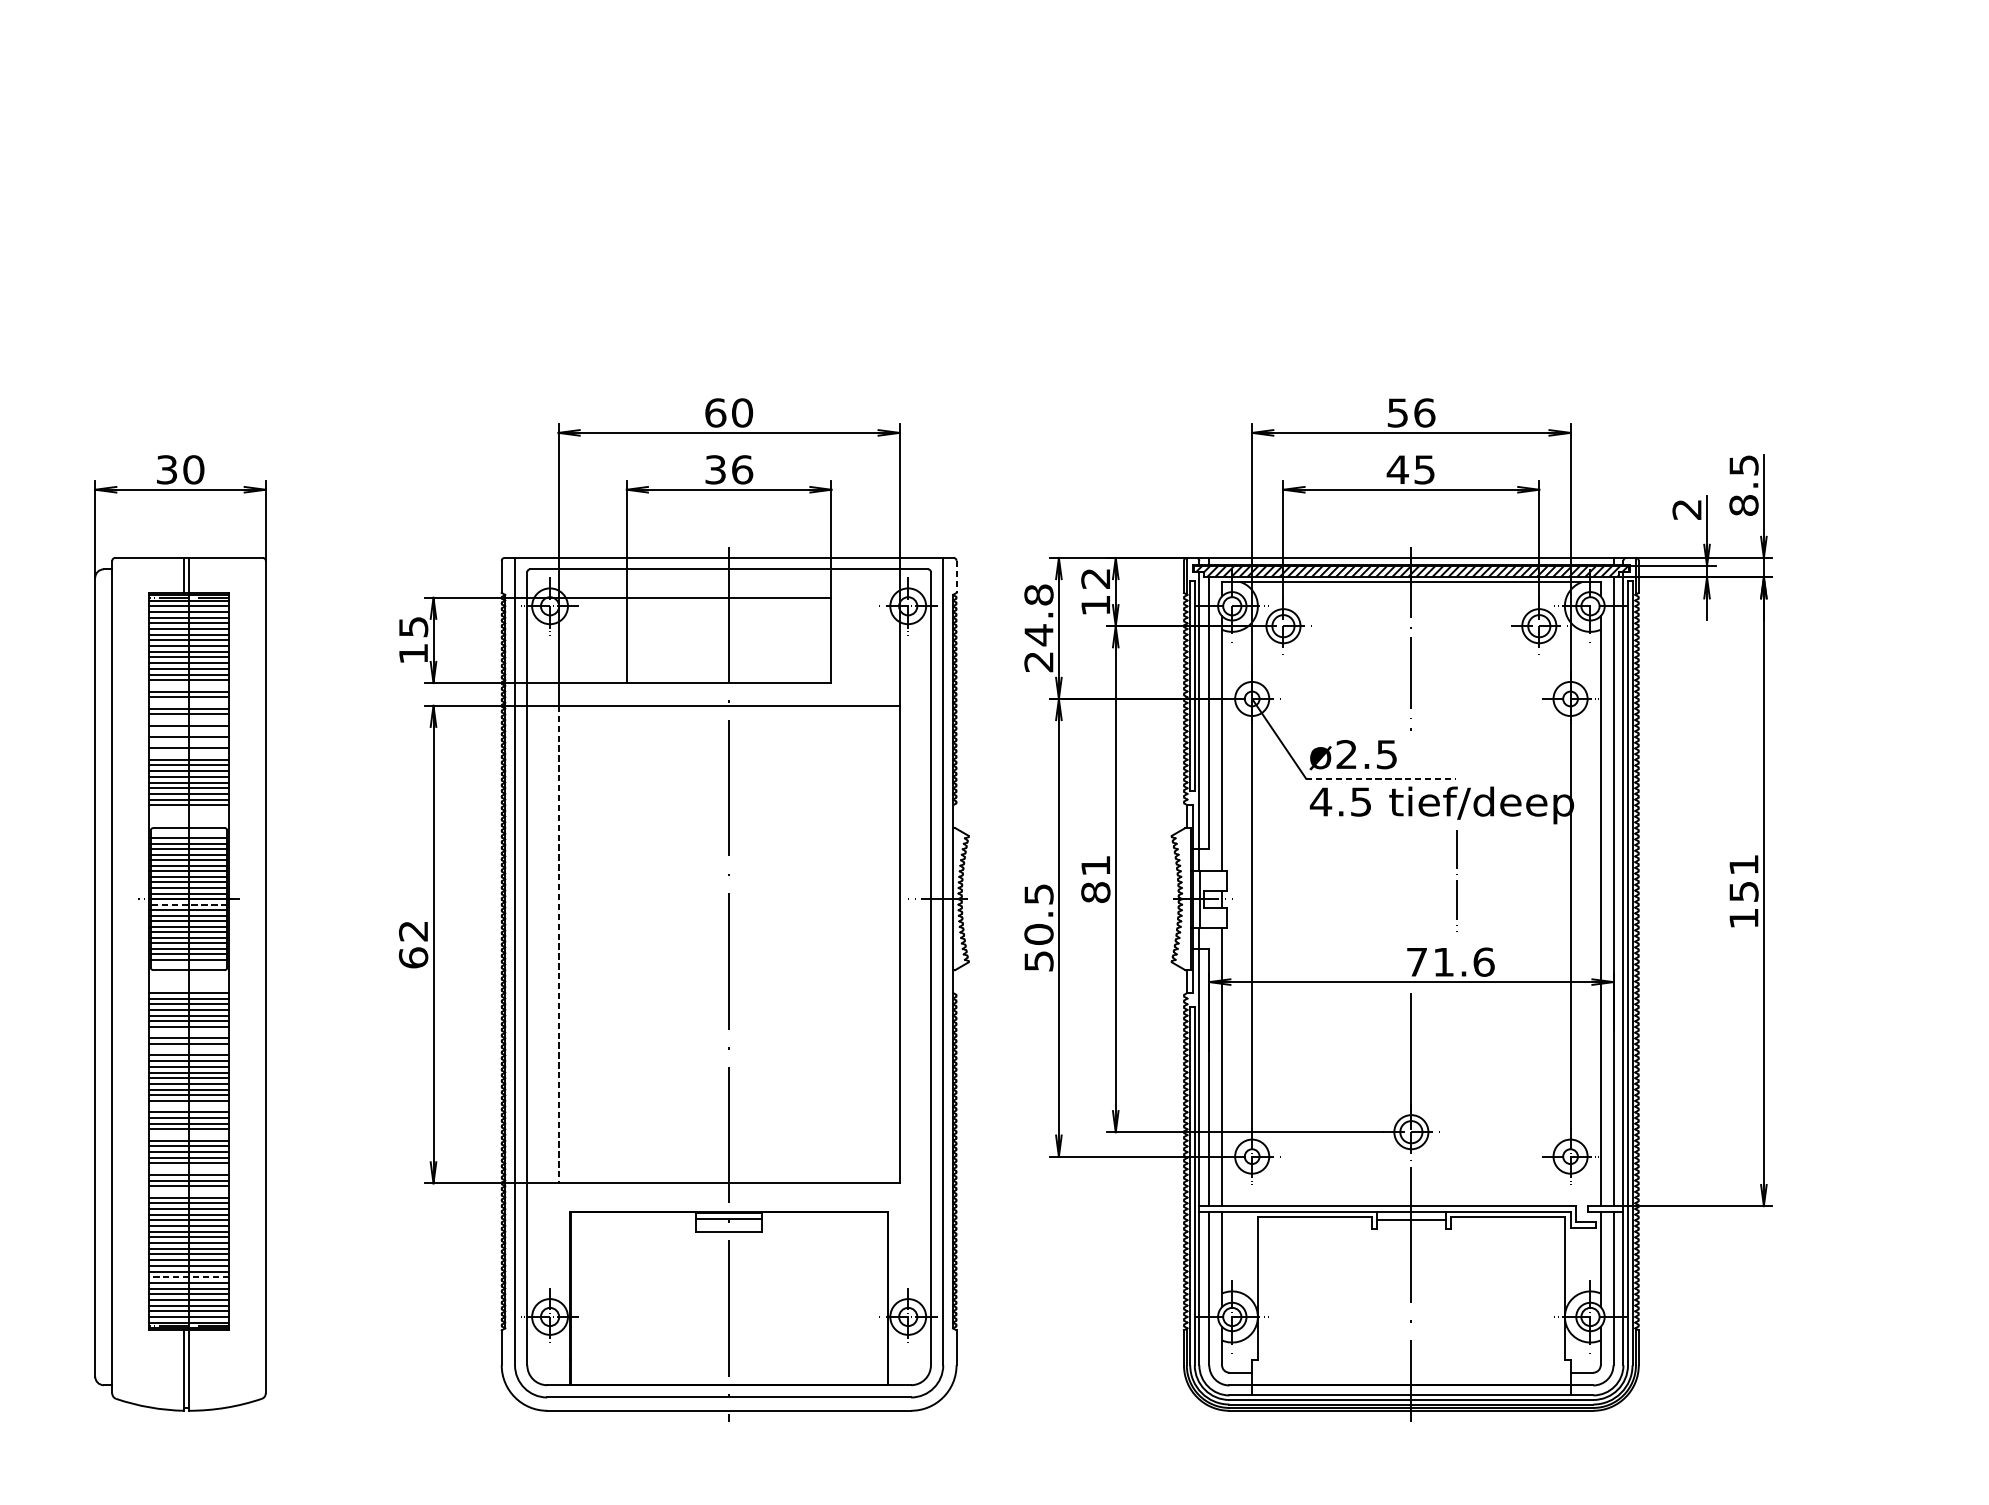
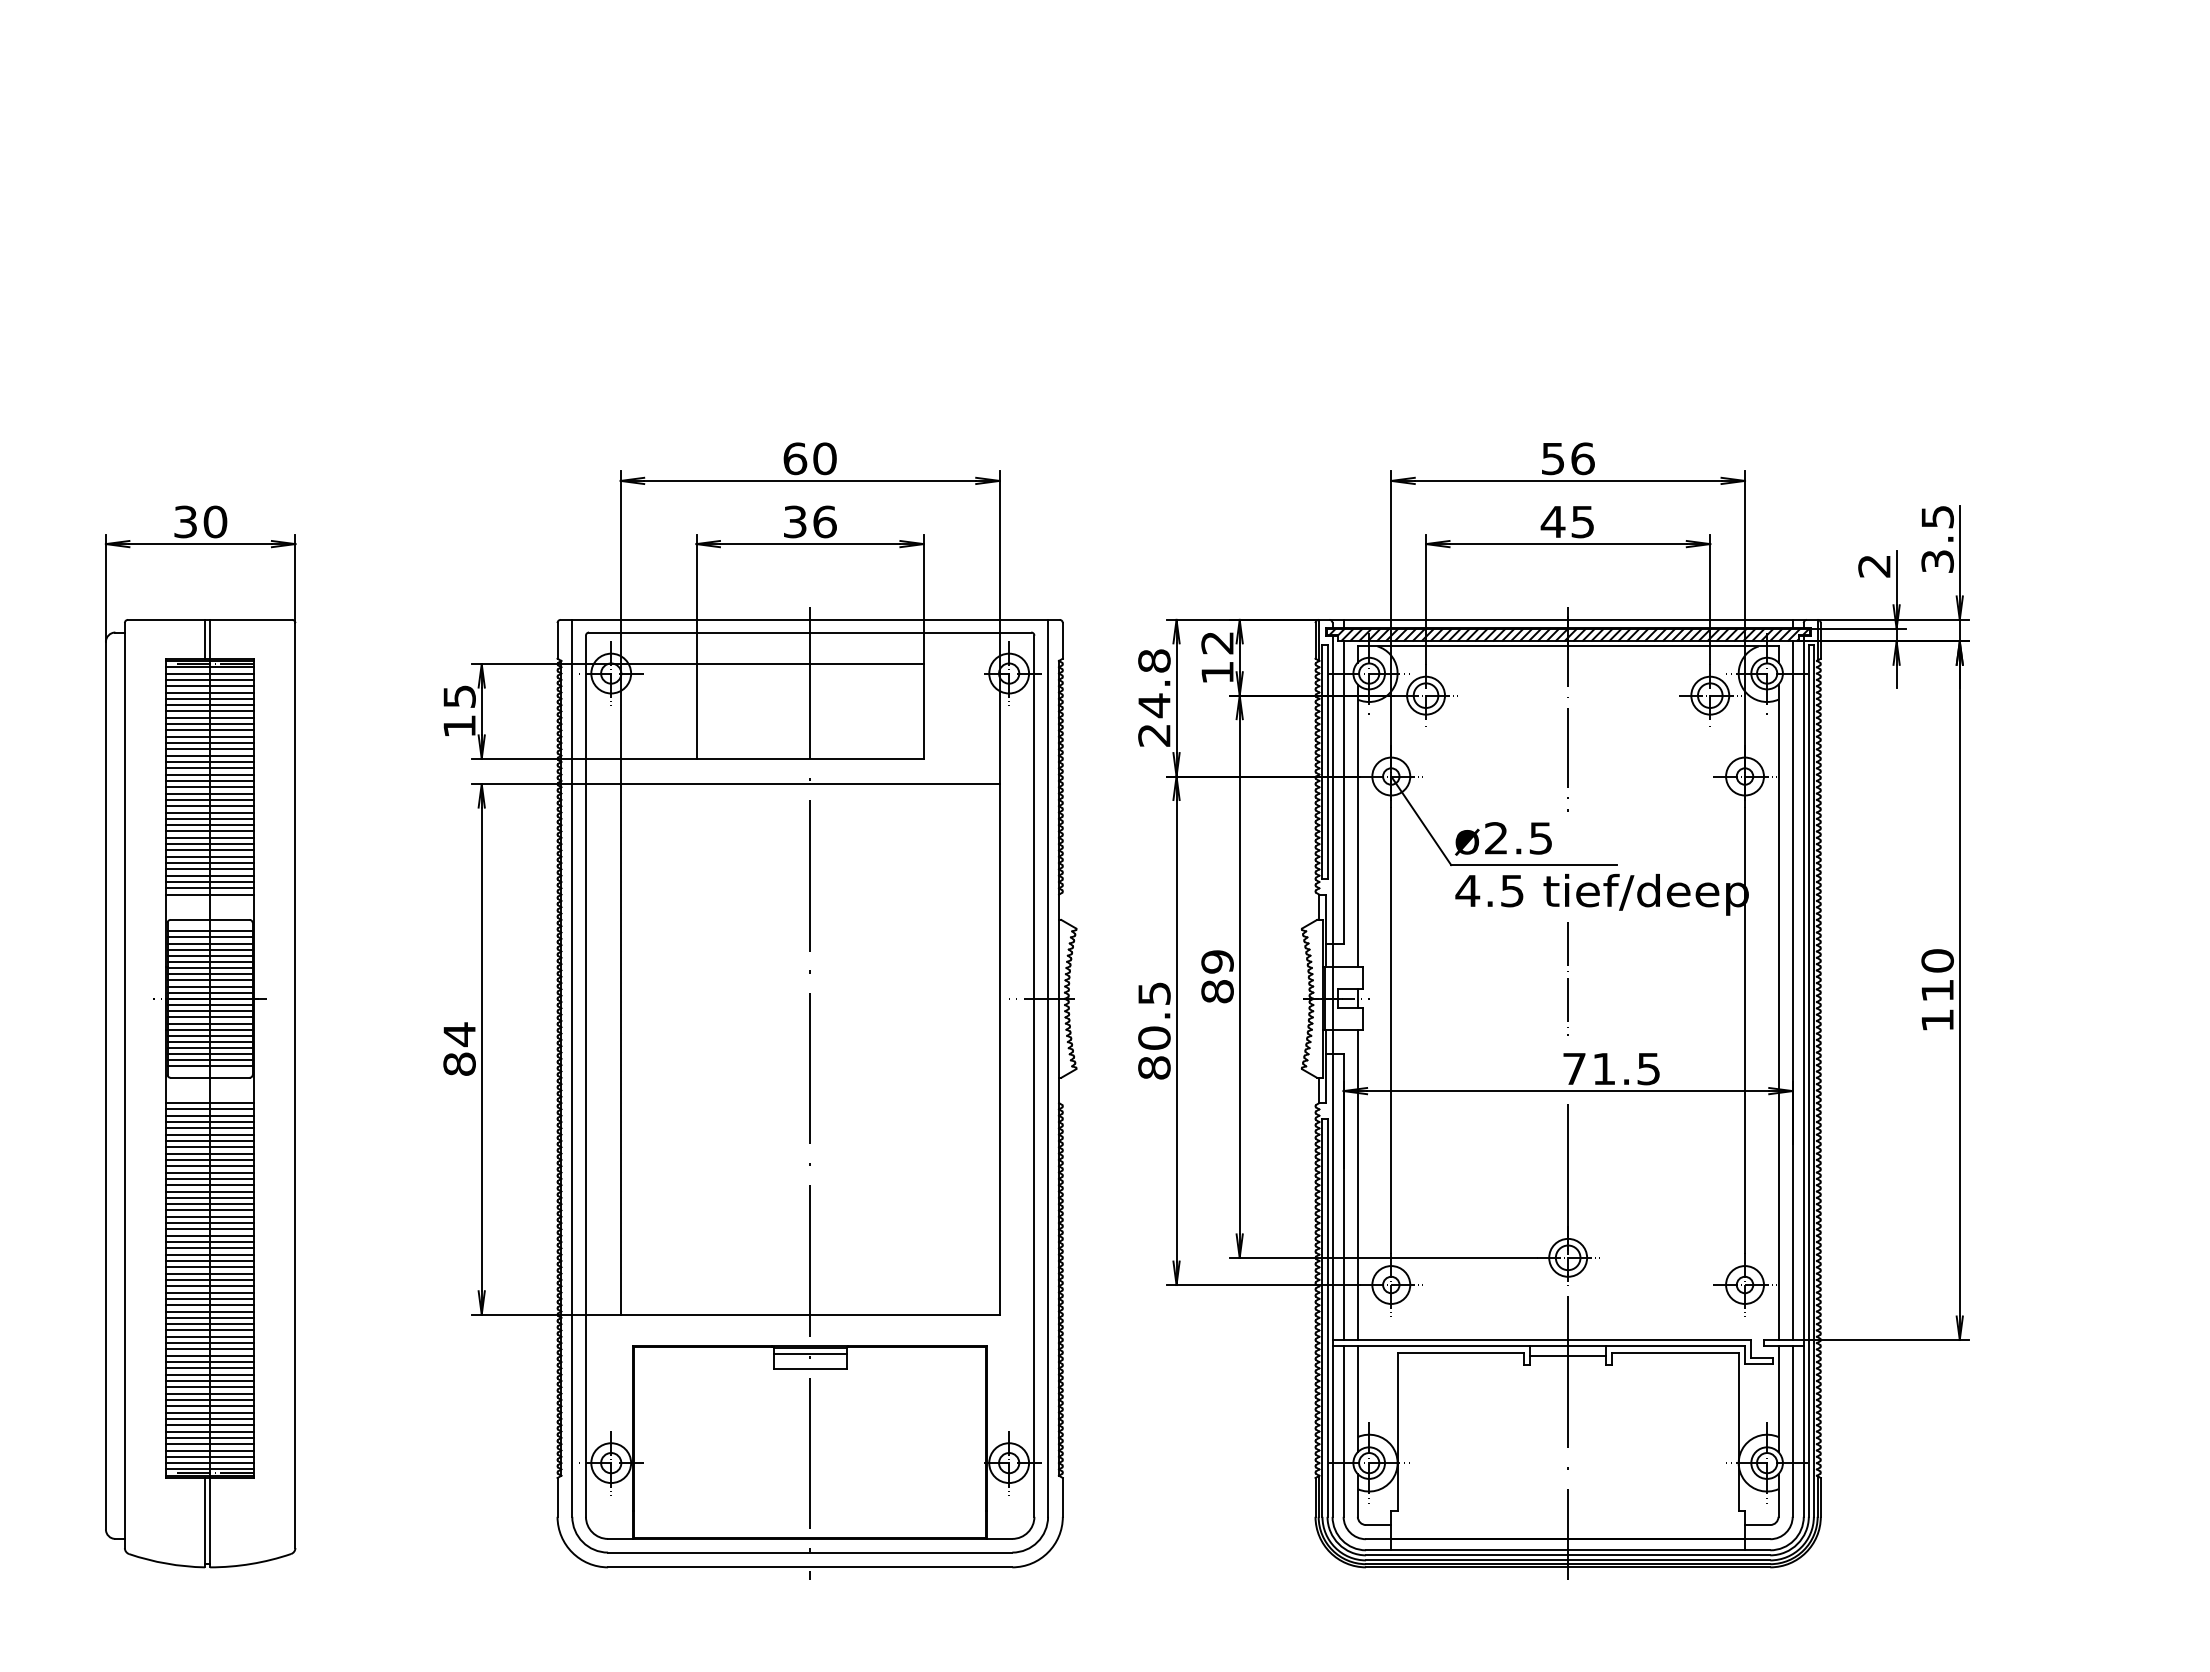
text: (1743, 505) -> (1937, 561), 8.5 -> 3.5
line: (956, 576) -> (1062, 640), dashed -> solid
line: (188, 686) -> (209, 762), added
line: (188, 702) -> (209, 780), added
line: (188, 719) -> (209, 799), added
line: (188, 731) -> (209, 812), added
line: (188, 743) -> (209, 825), added
line: (188, 753) -> (209, 837), added
line: (1381, 779) -> (1534, 865), dashed -> solid
text: (1095, 865) -> (1217, 961), 81 -> 89
text: (1743, 878) -> (1937, 975), 151 -> 110
line: (1456, 880) -> (1567, 978), moved
line: (189, 905) -> (210, 1005), dashed -> solid
text: (413, 943) -> (459, 1048), 62 -> 84
line: (558, 944) -> (620, 1049), dashed -> solid
text: (1039, 960) -> (1154, 1067), 50.5 -> 80.5
text: (1483, 961) -> (1648, 1068), 71.6 -> 71.5
line: (188, 1032) -> (209, 1147), added
line: (188, 1049) -> (209, 1166), added
line: (188, 1106) -> (209, 1229), added
line: (188, 1135) -> (209, 1261), added
line: (188, 1168) -> (209, 1298), added
line: (188, 1192) -> (209, 1324), added
line: (188, 1276) -> (209, 1418), dashed -> solid

